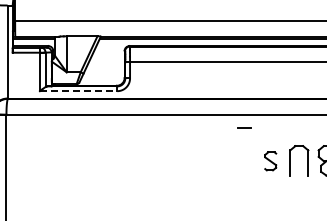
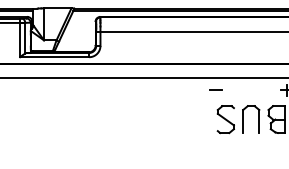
line: (78, 91) -> (54, 57), dashed -> solid
line: (244, 127) -> (215, 89), moved
part: (270, 161) -> (225, 119), size x1.67

